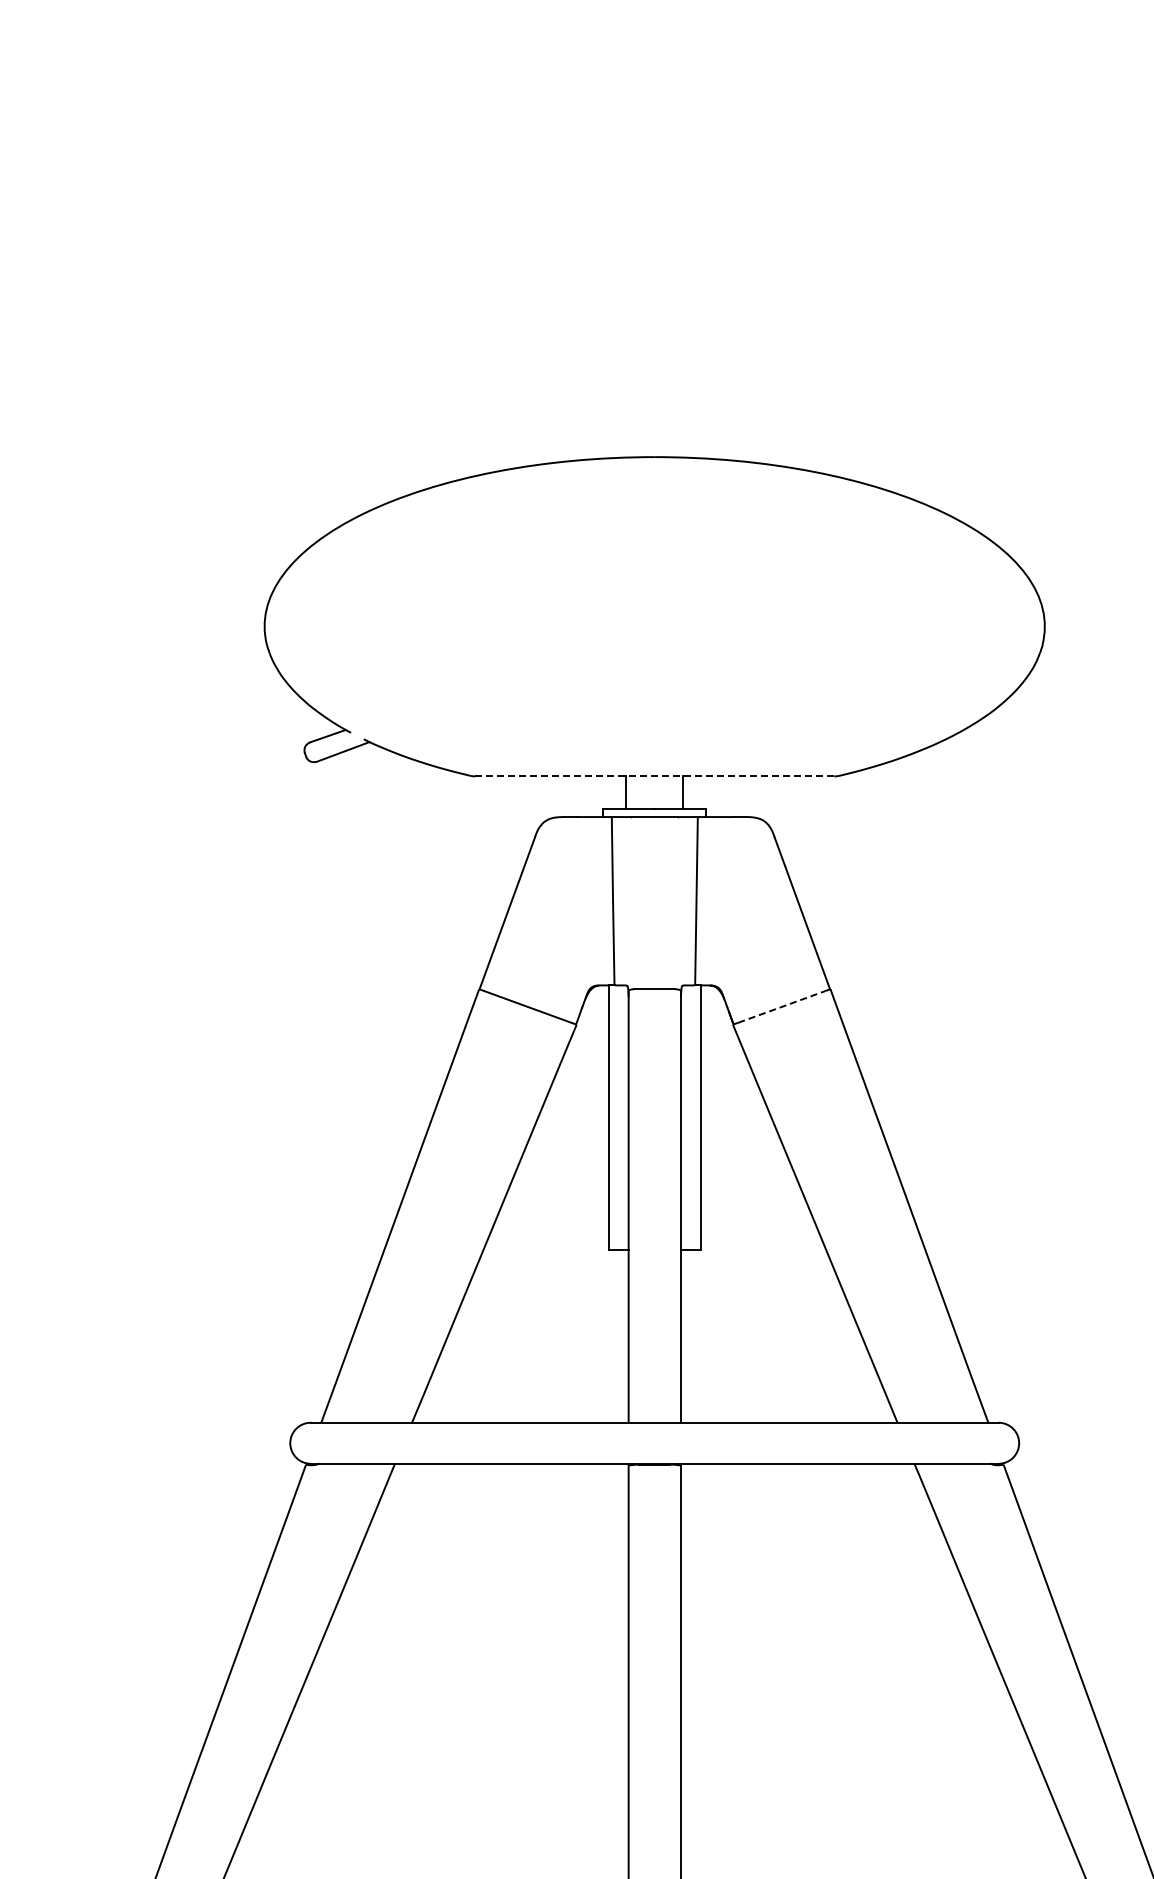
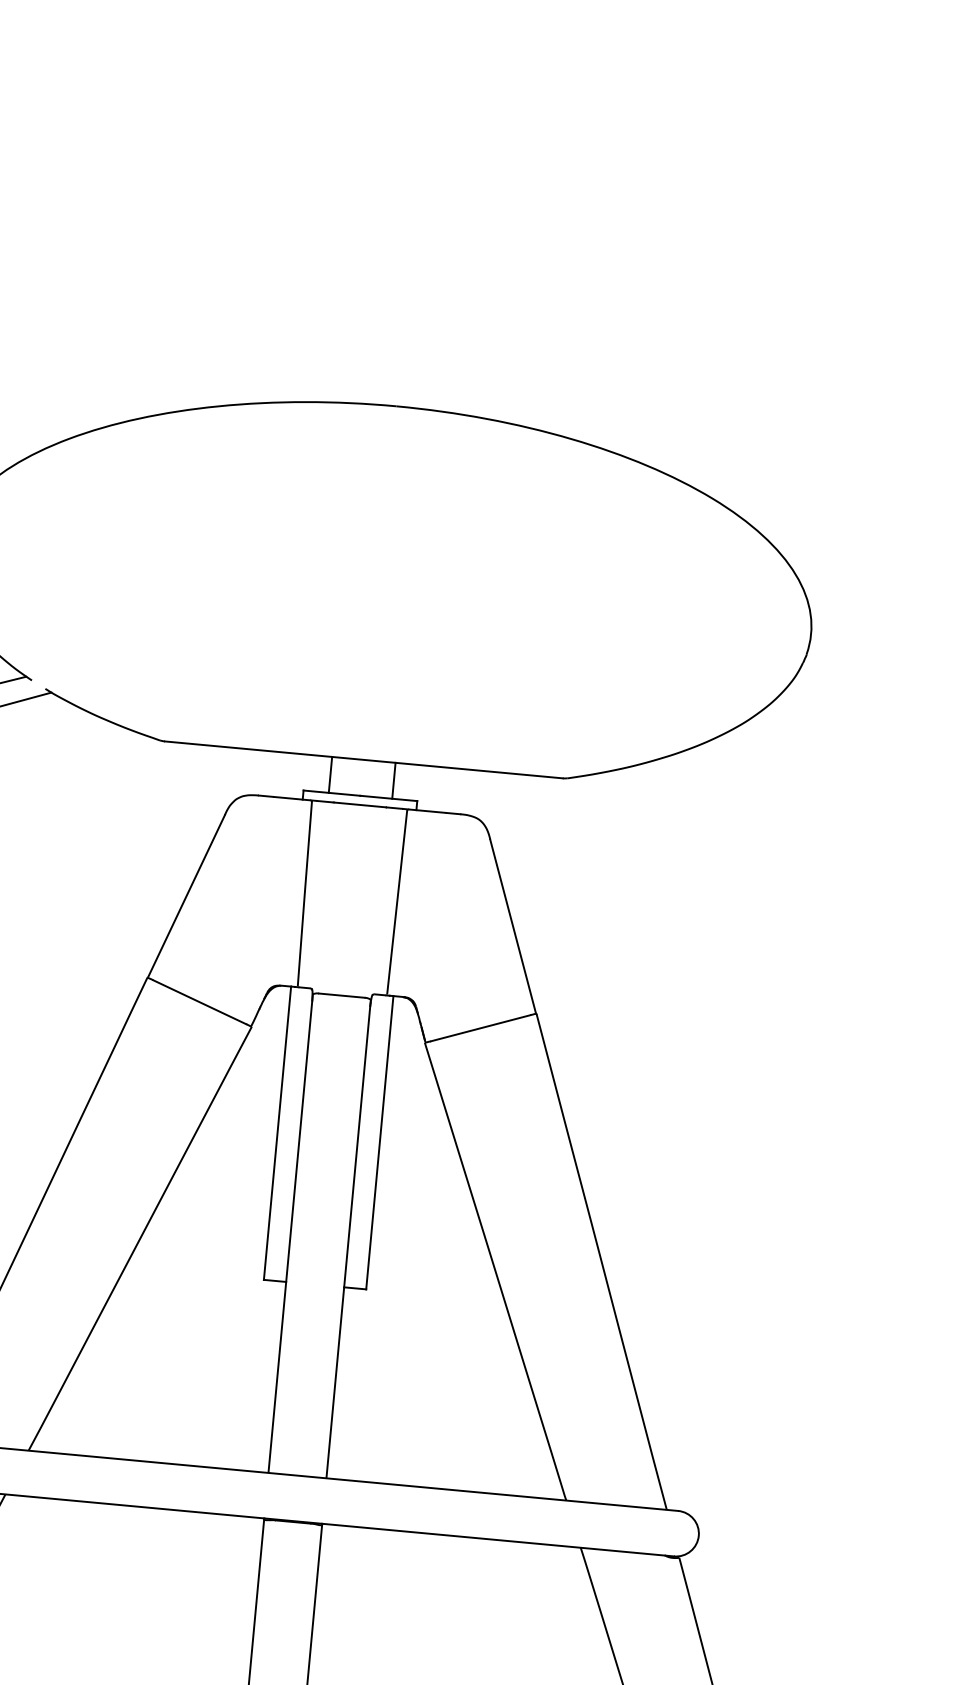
line: (654, 776) -> (363, 759), dashed -> solid
line: (782, 1006) -> (481, 1027), dashed -> solid

